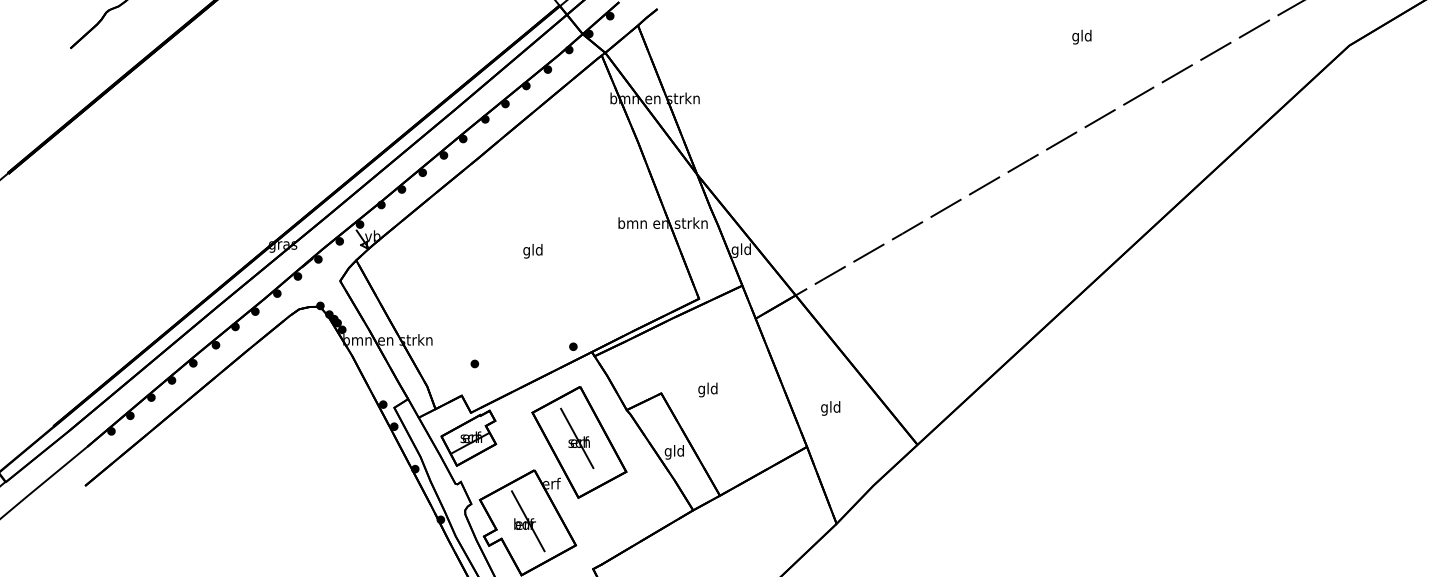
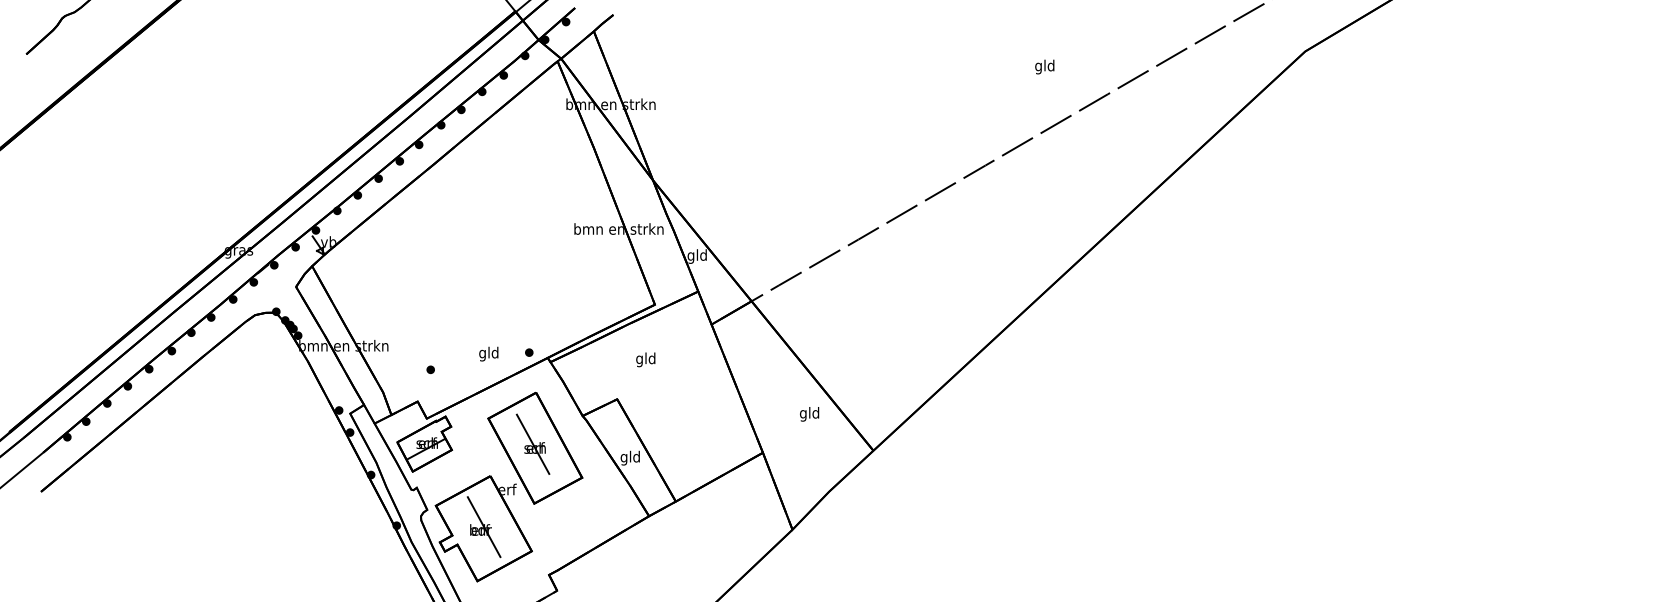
text: (1081, 36) -> (1044, 66), moved
text: (532, 250) -> (488, 353), moved
text: (707, 389) -> (645, 359), moved
text: (830, 408) -> (809, 414), moved

